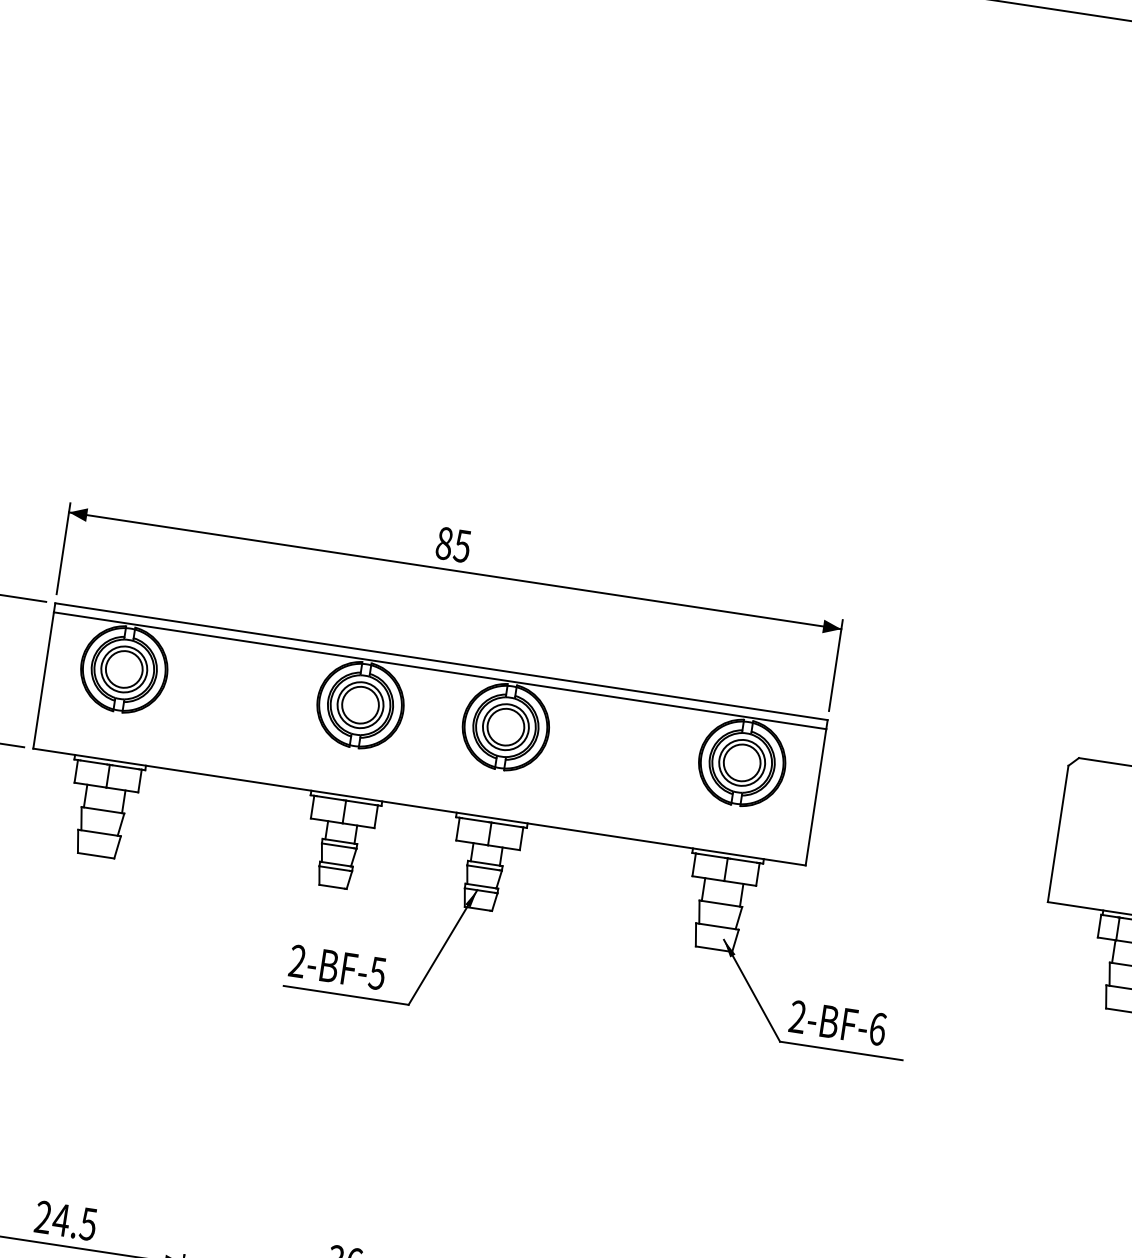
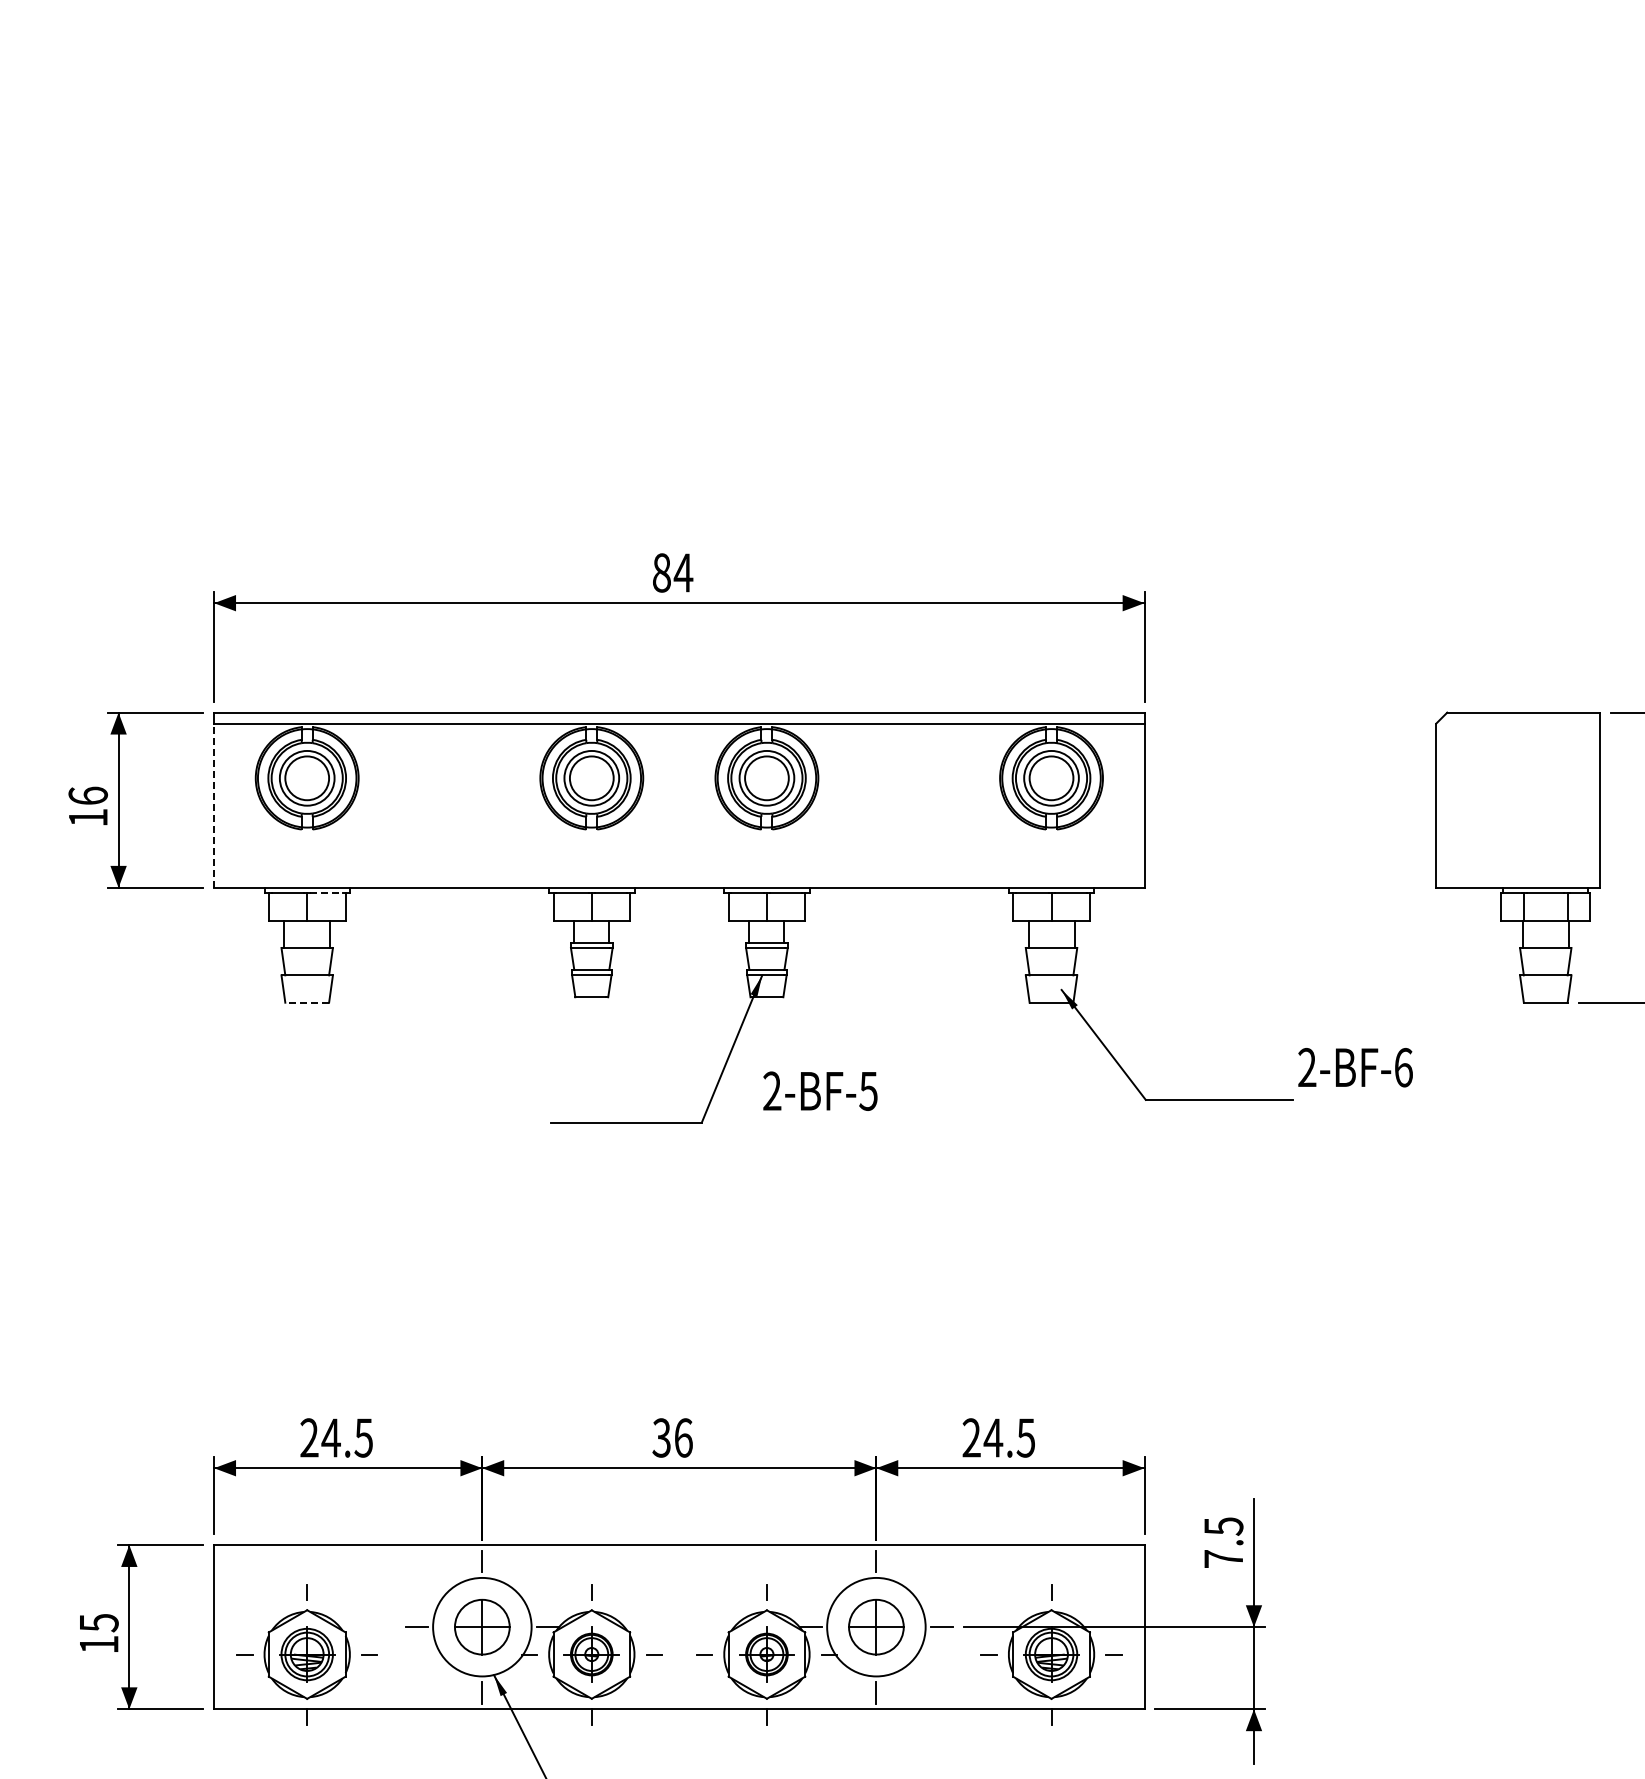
text: (462, 545) -> (683, 572), 85 -> 84
line: (43, 680) -> (214, 805), solid -> dashed
line: (125, 767) -> (326, 893), solid -> dashed
line: (96, 855) -> (307, 1002), solid -> dashed
text: (337, 966) -> (820, 1090), moved
text: (837, 1022) -> (1355, 1067), moved

